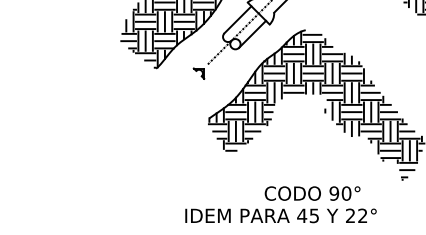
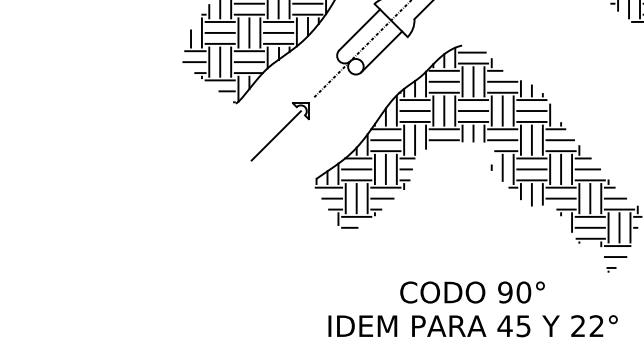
line: (182, 89) -> (275, 135), added
text: (280, 215) -> (472, 325), moved

